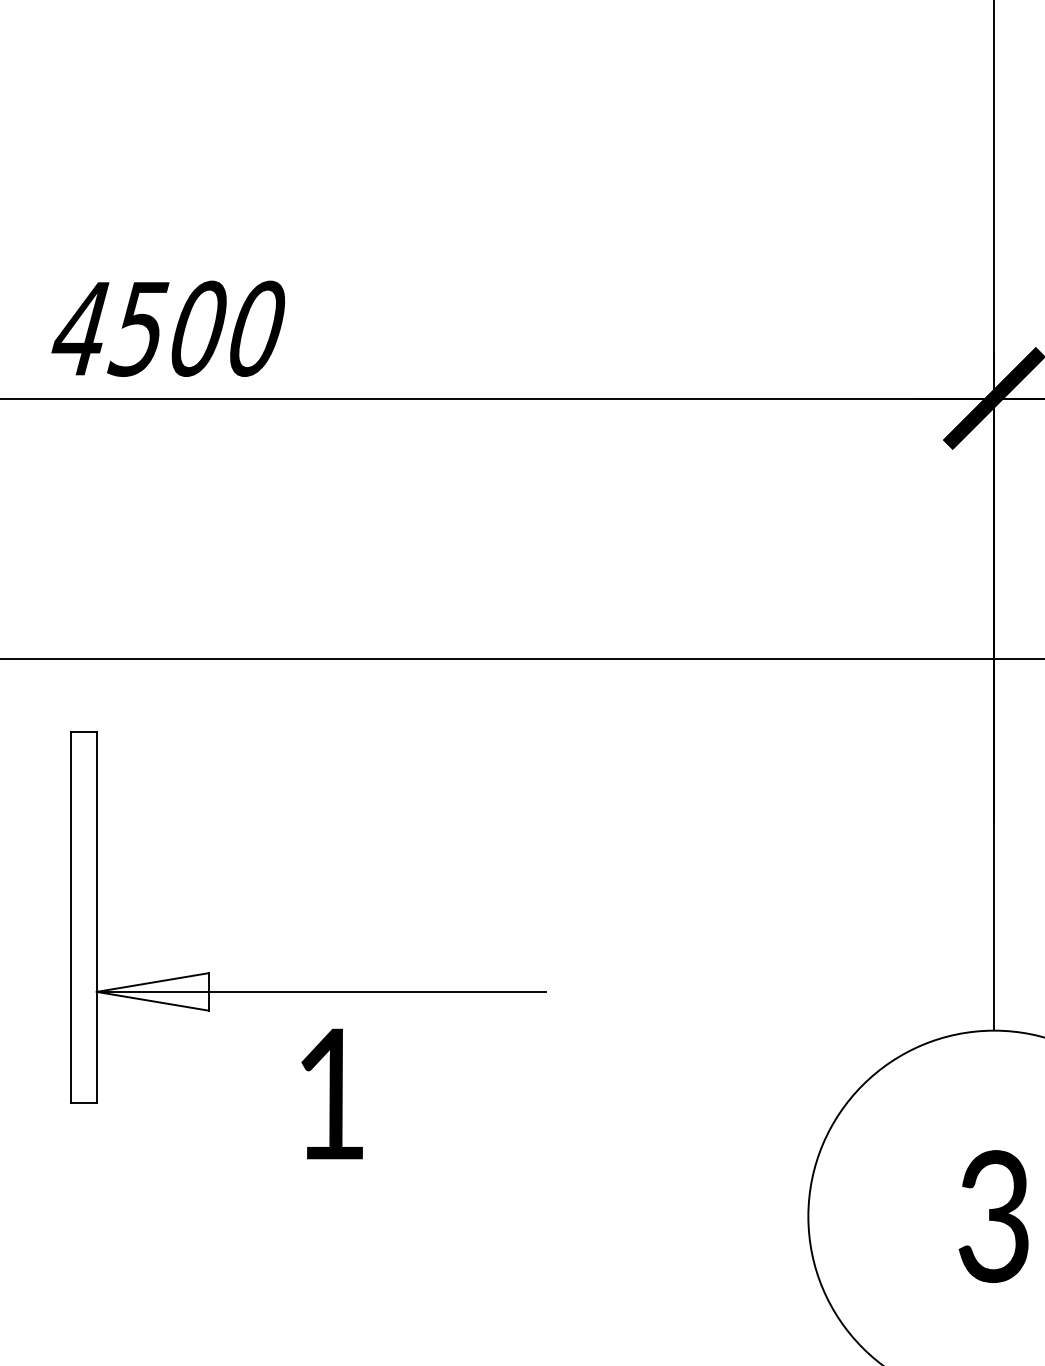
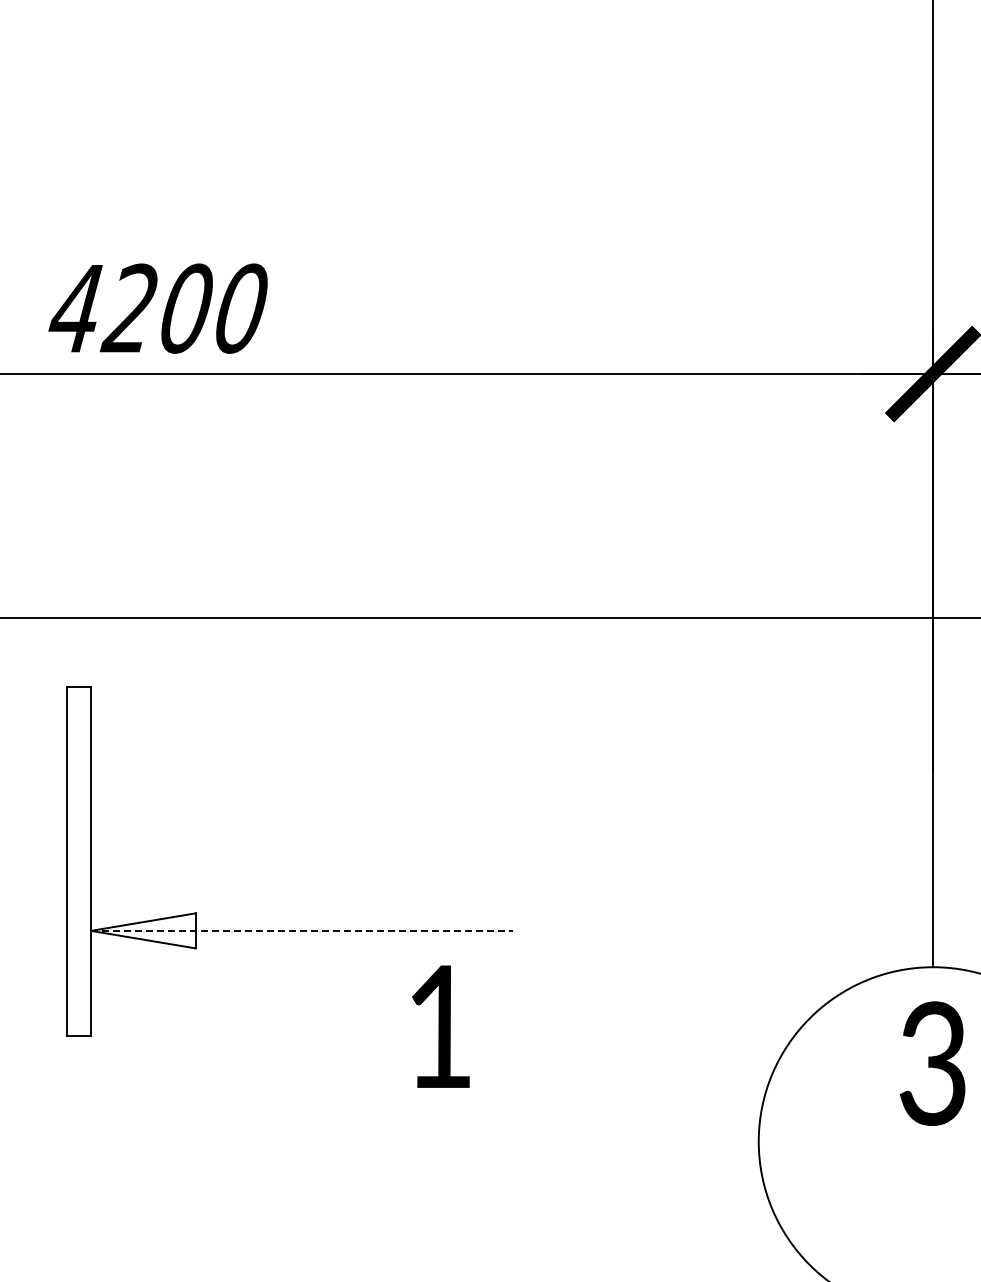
text: (137, 328) -> (129, 308), 4500 -> 4200
line: (322, 991) -> (302, 930), solid -> dashed
text: (331, 1093) -> (440, 1026), moved
text: (993, 1216) -> (932, 1063), moved

